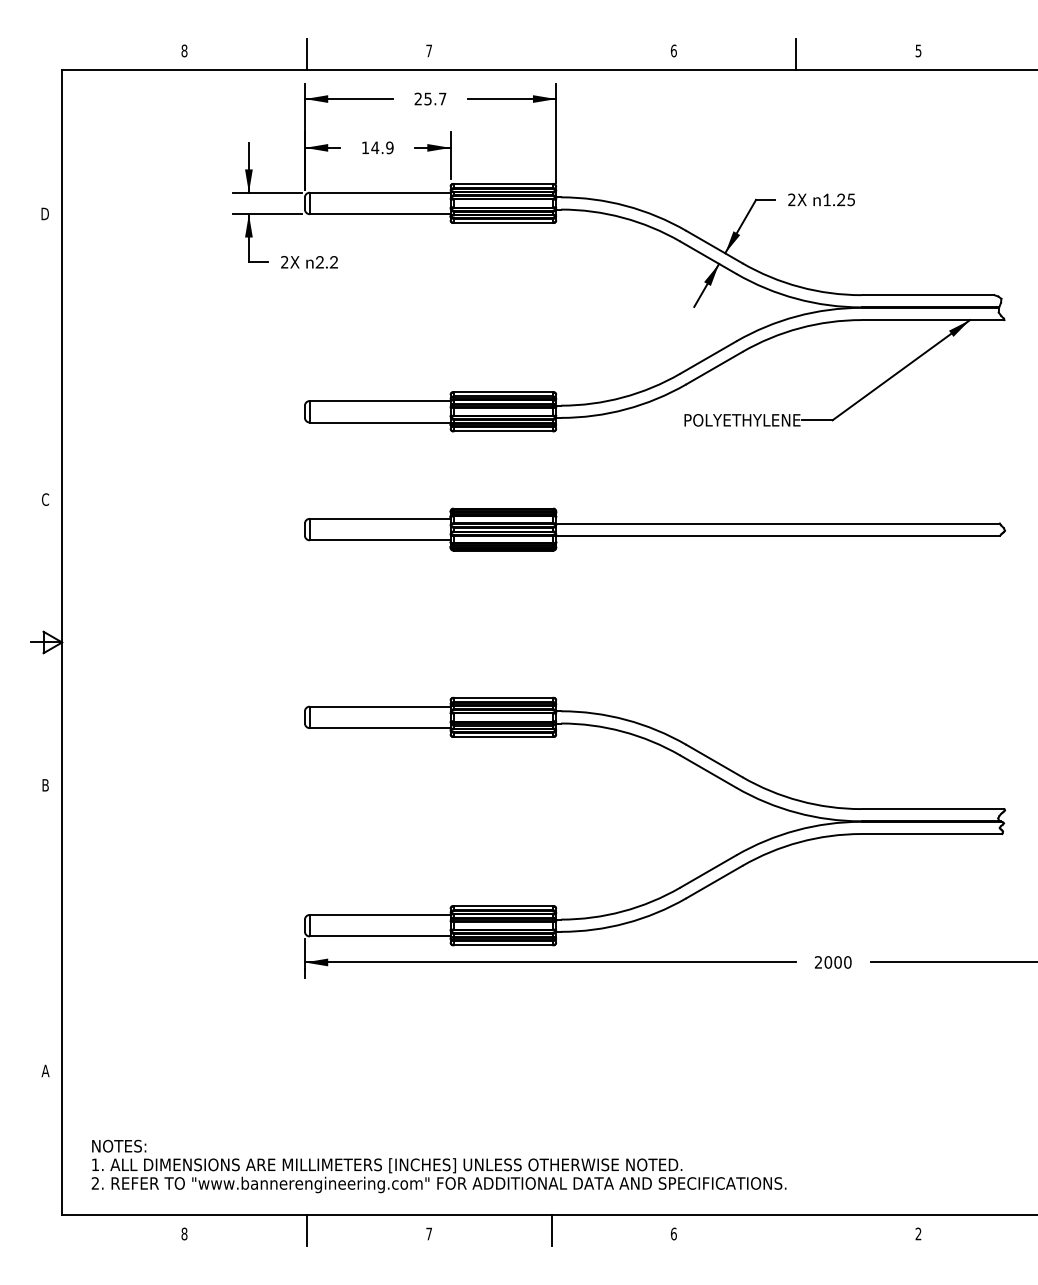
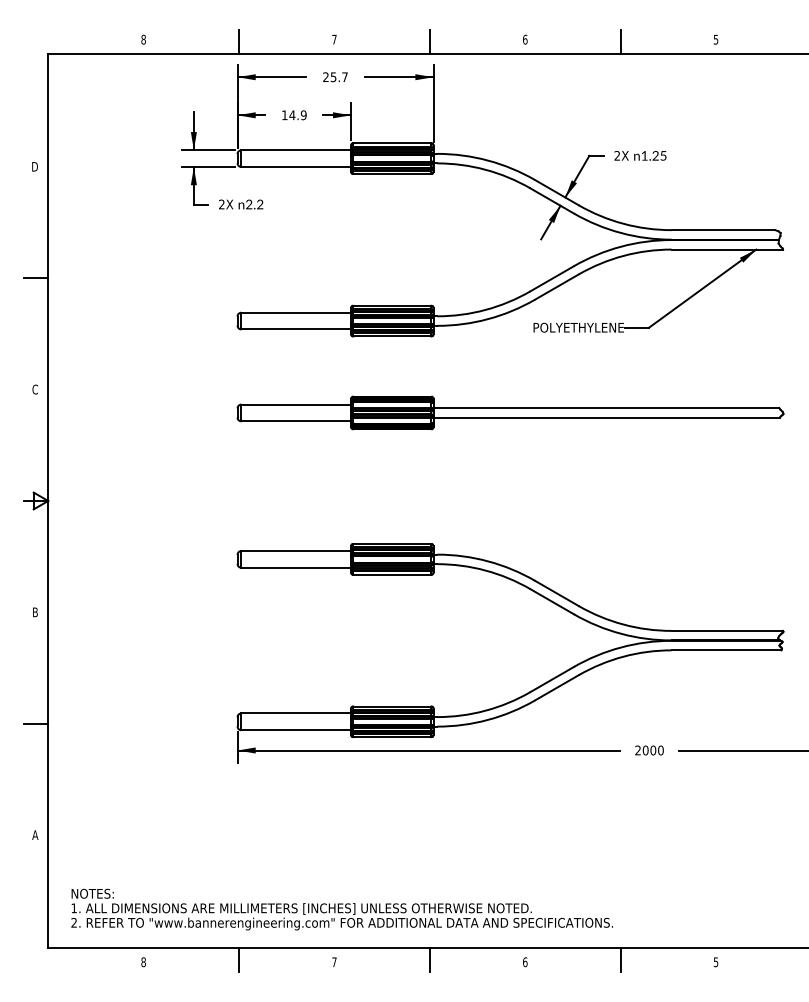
line: (551, 53) -> (429, 41), added
line: (46, 356) -> (36, 277), added
line: (46, 928) -> (36, 724), added
line: (796, 1230) -> (620, 959), added
text: (918, 1233) -> (716, 961), 2 -> 5

